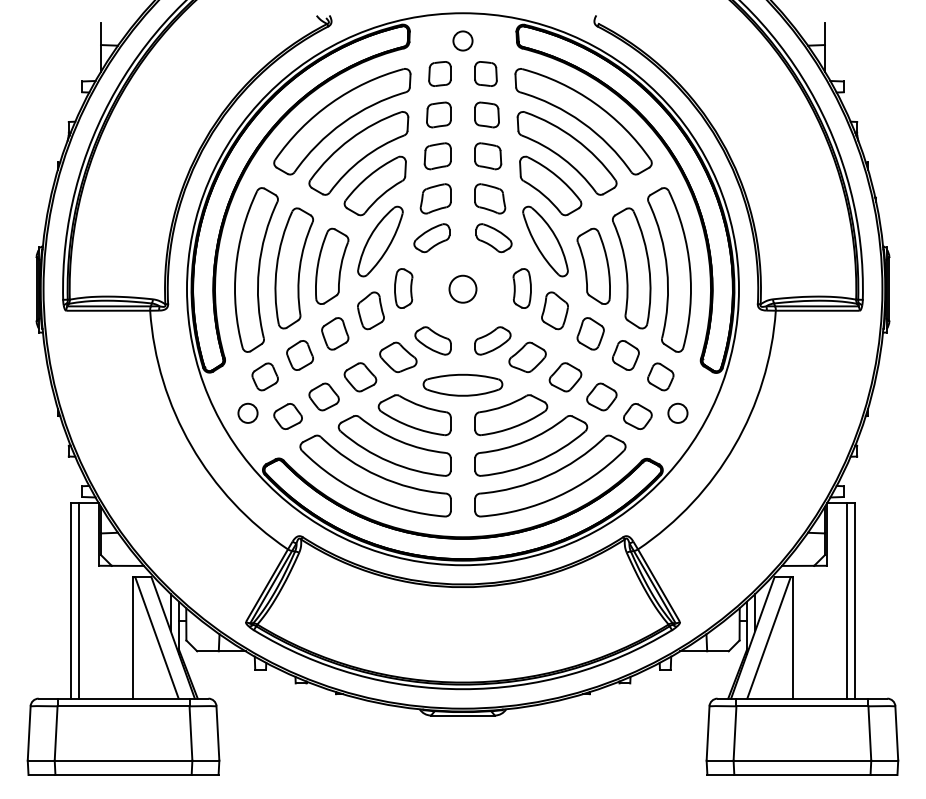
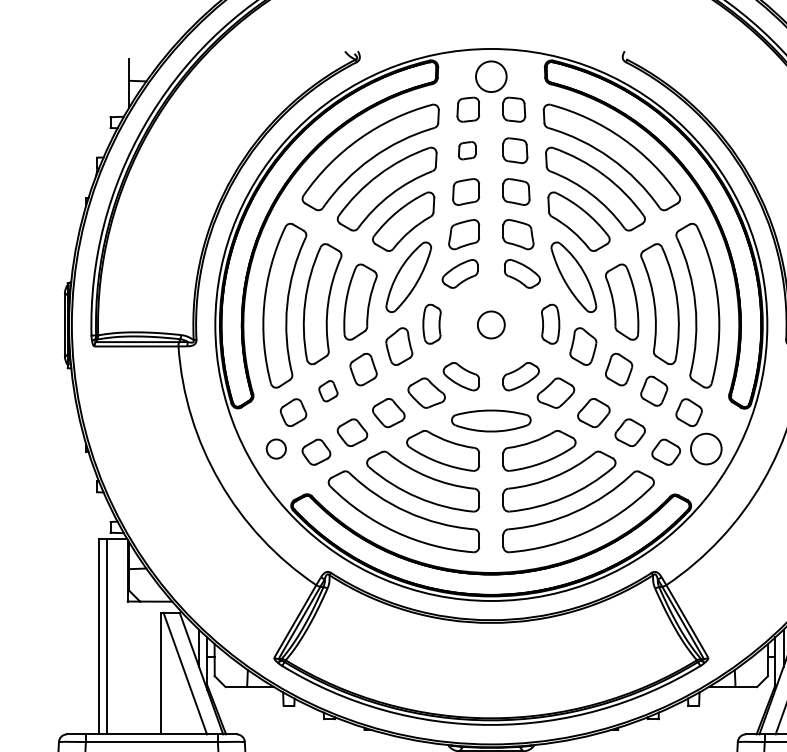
circle: (462, 40) -> (490, 76), size x1.6
part: (438, 114) -> (466, 150), size x0.7
part: (299, 355) -> (327, 391), size x0.7
circle: (677, 412) -> (705, 448), size x1.6

